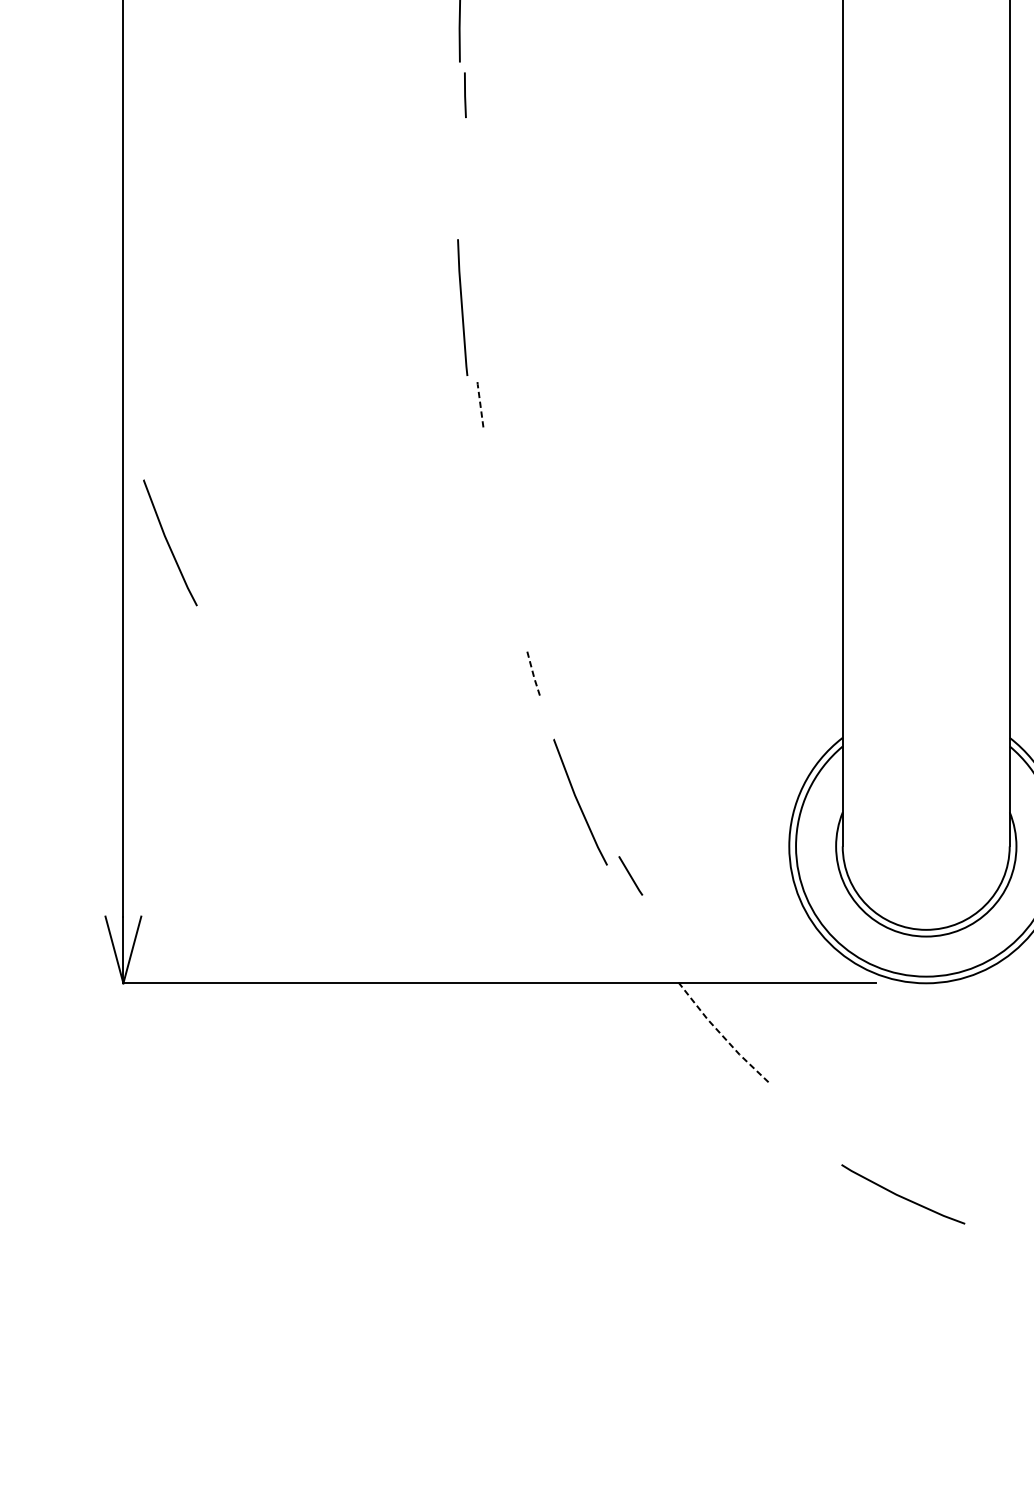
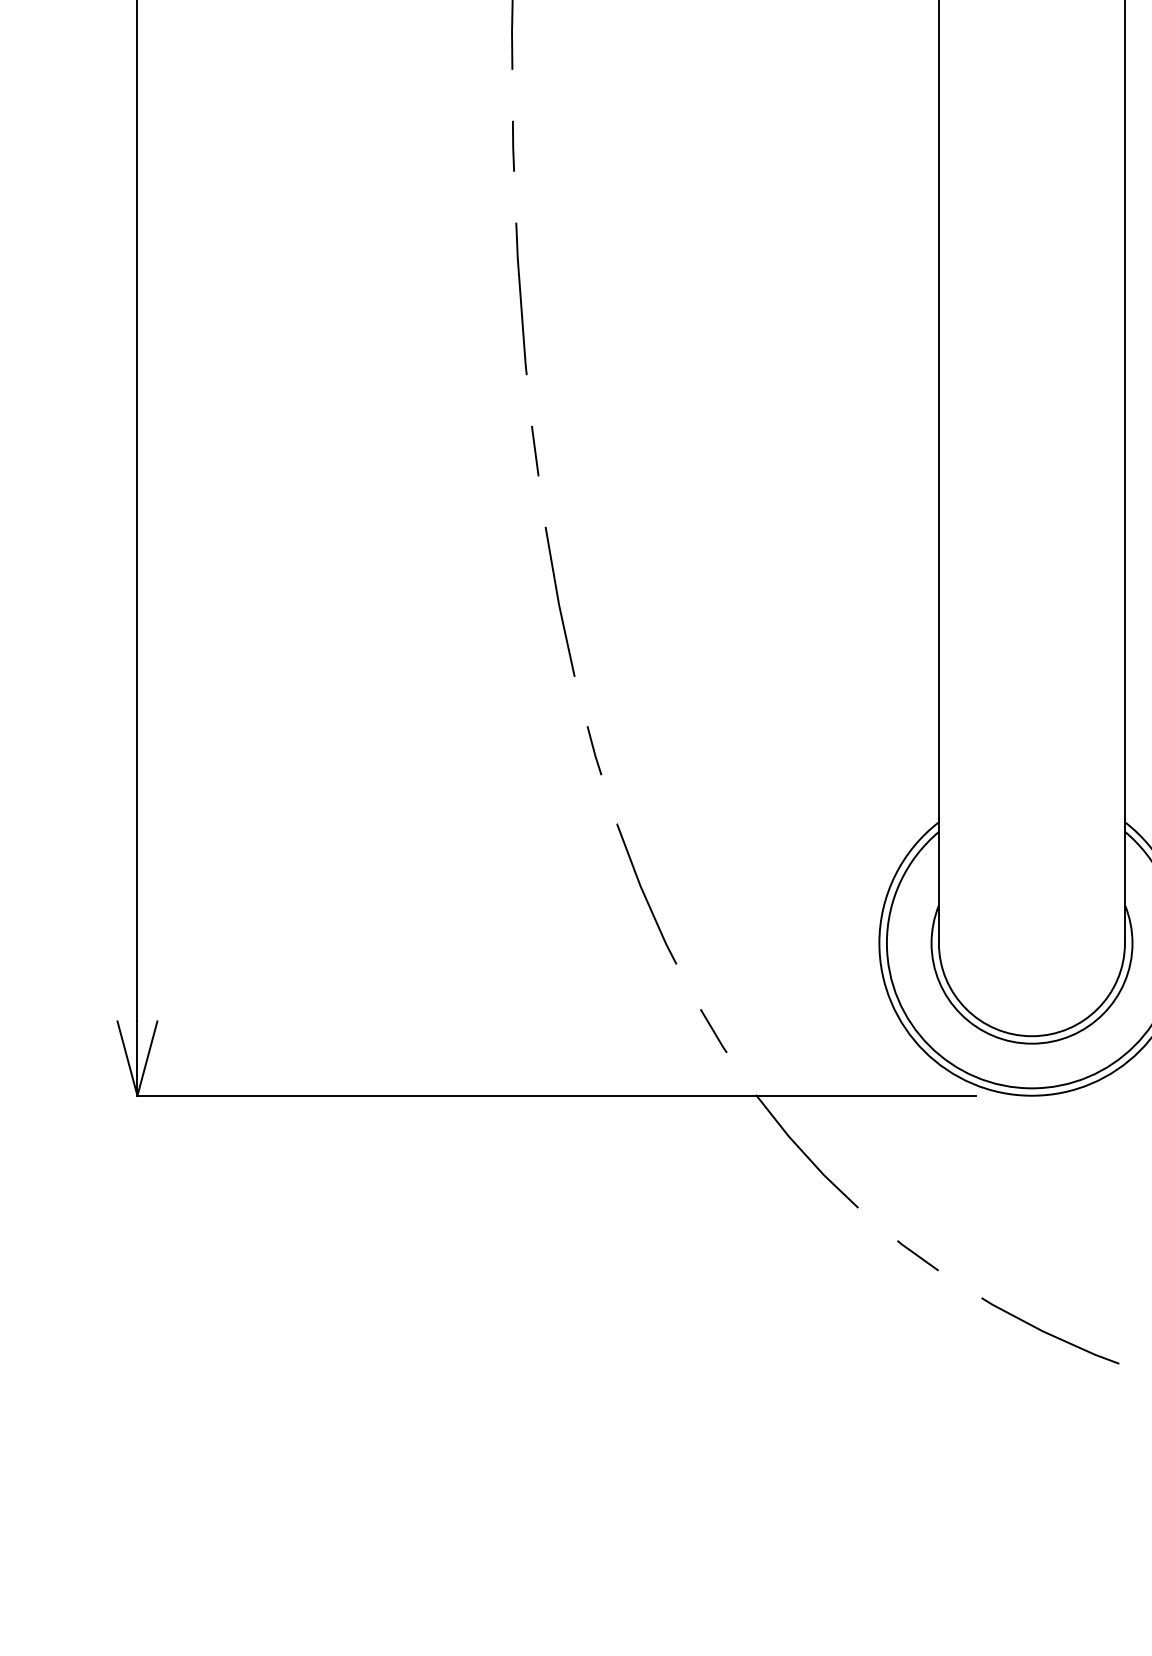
line: (465, 94) -> (513, 145), moved
line: (462, 307) -> (521, 298), moved
line: (480, 404) -> (535, 450), dashed -> solid
line: (502, 539) -> (559, 601), added
line: (169, 543) -> (188, 605), removed
line: (533, 674) -> (594, 751), dashed -> solid
line: (630, 876) -> (713, 1031), moved
line: (722, 1035) -> (804, 1153), dashed -> solid
line: (823, 1126) -> (917, 1255), added
line: (901, 1195) -> (1048, 1332), moved

